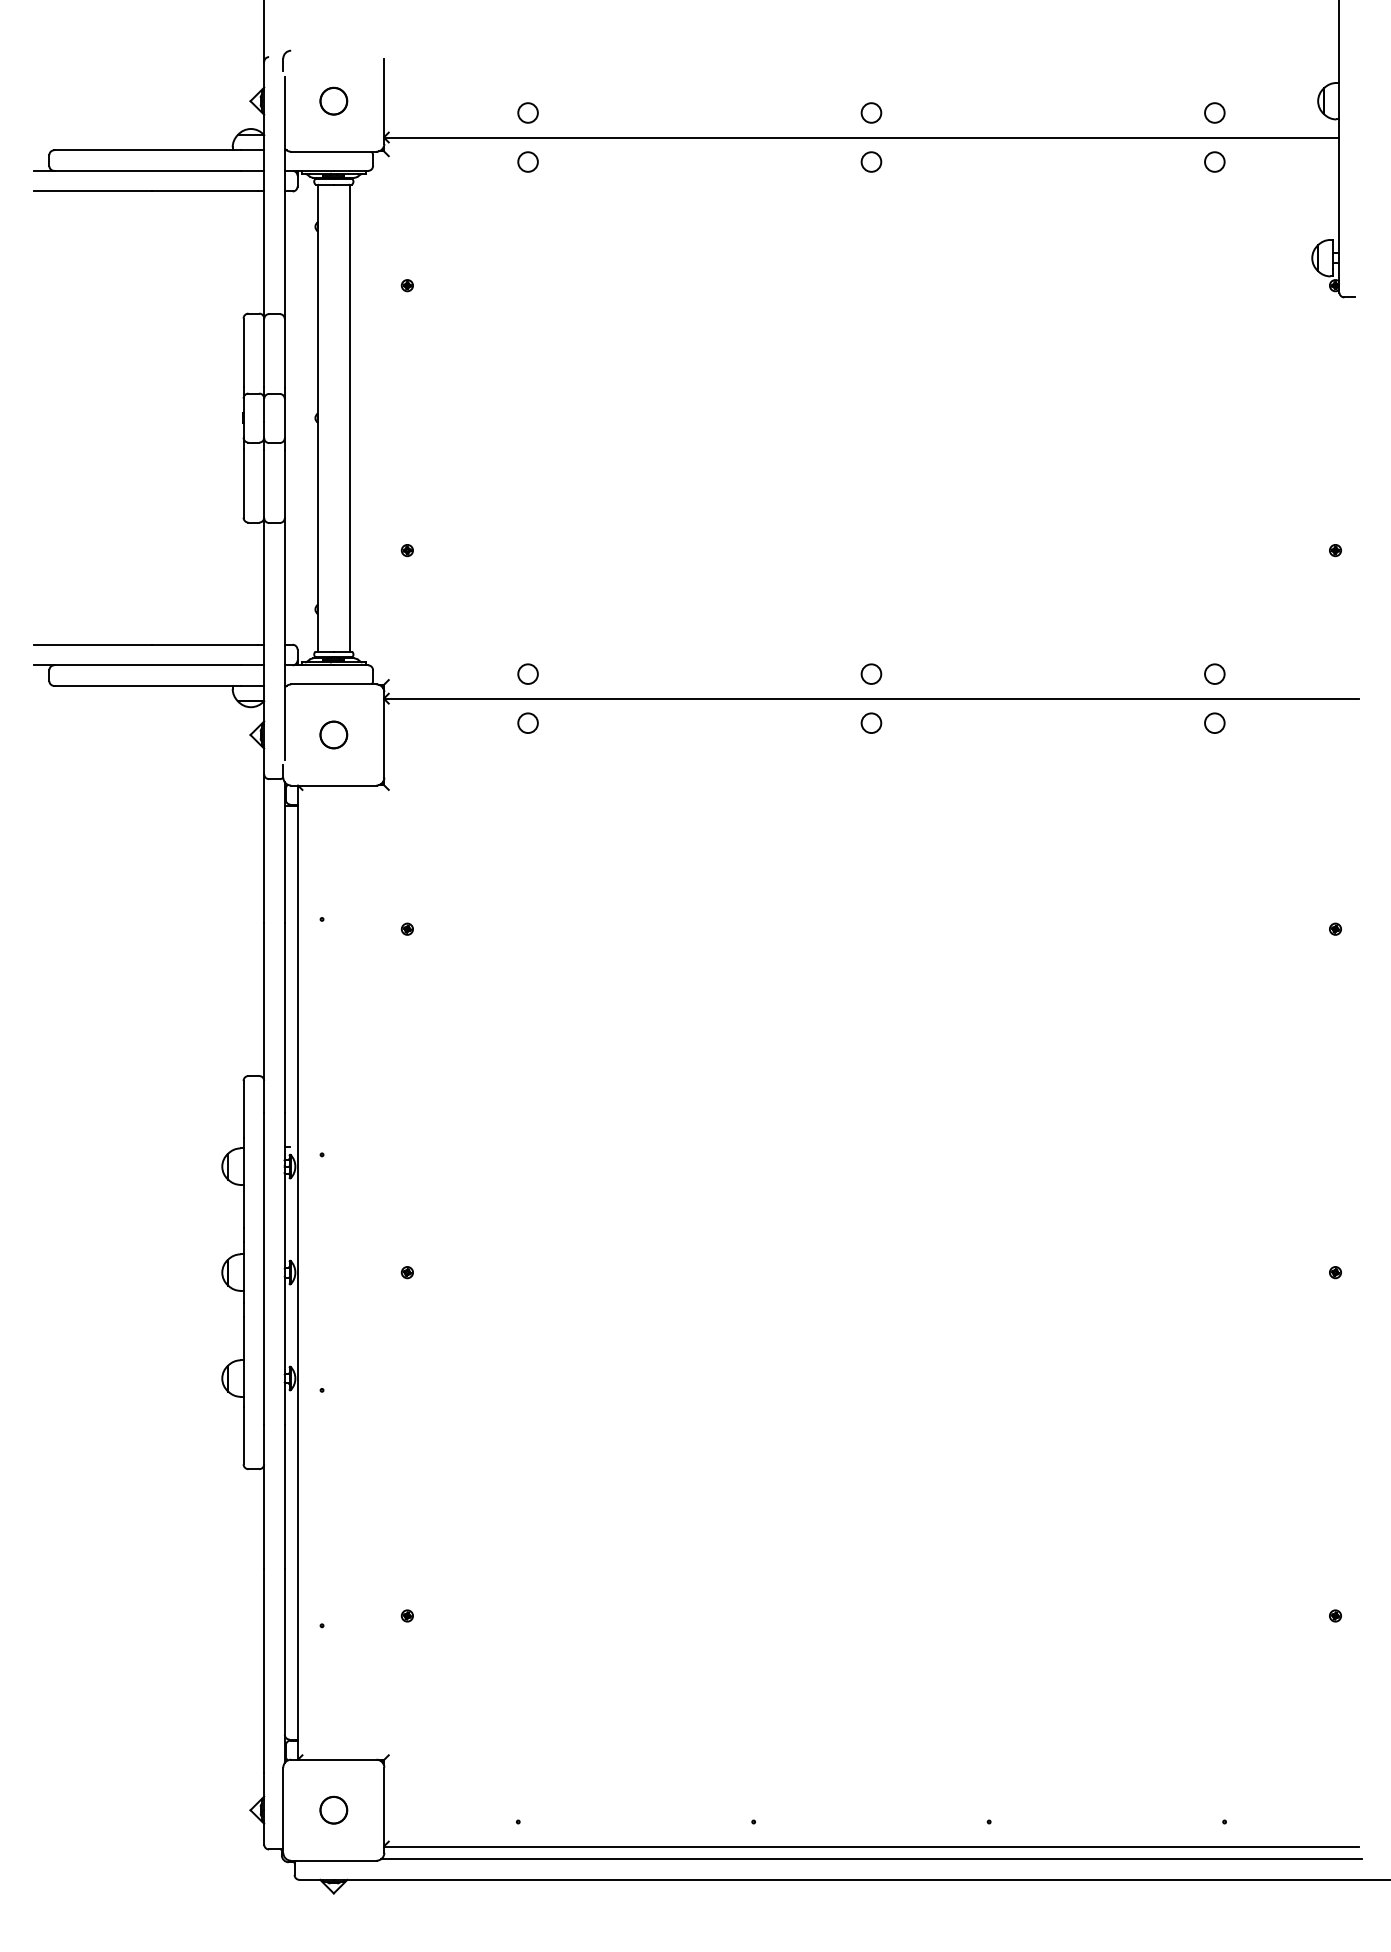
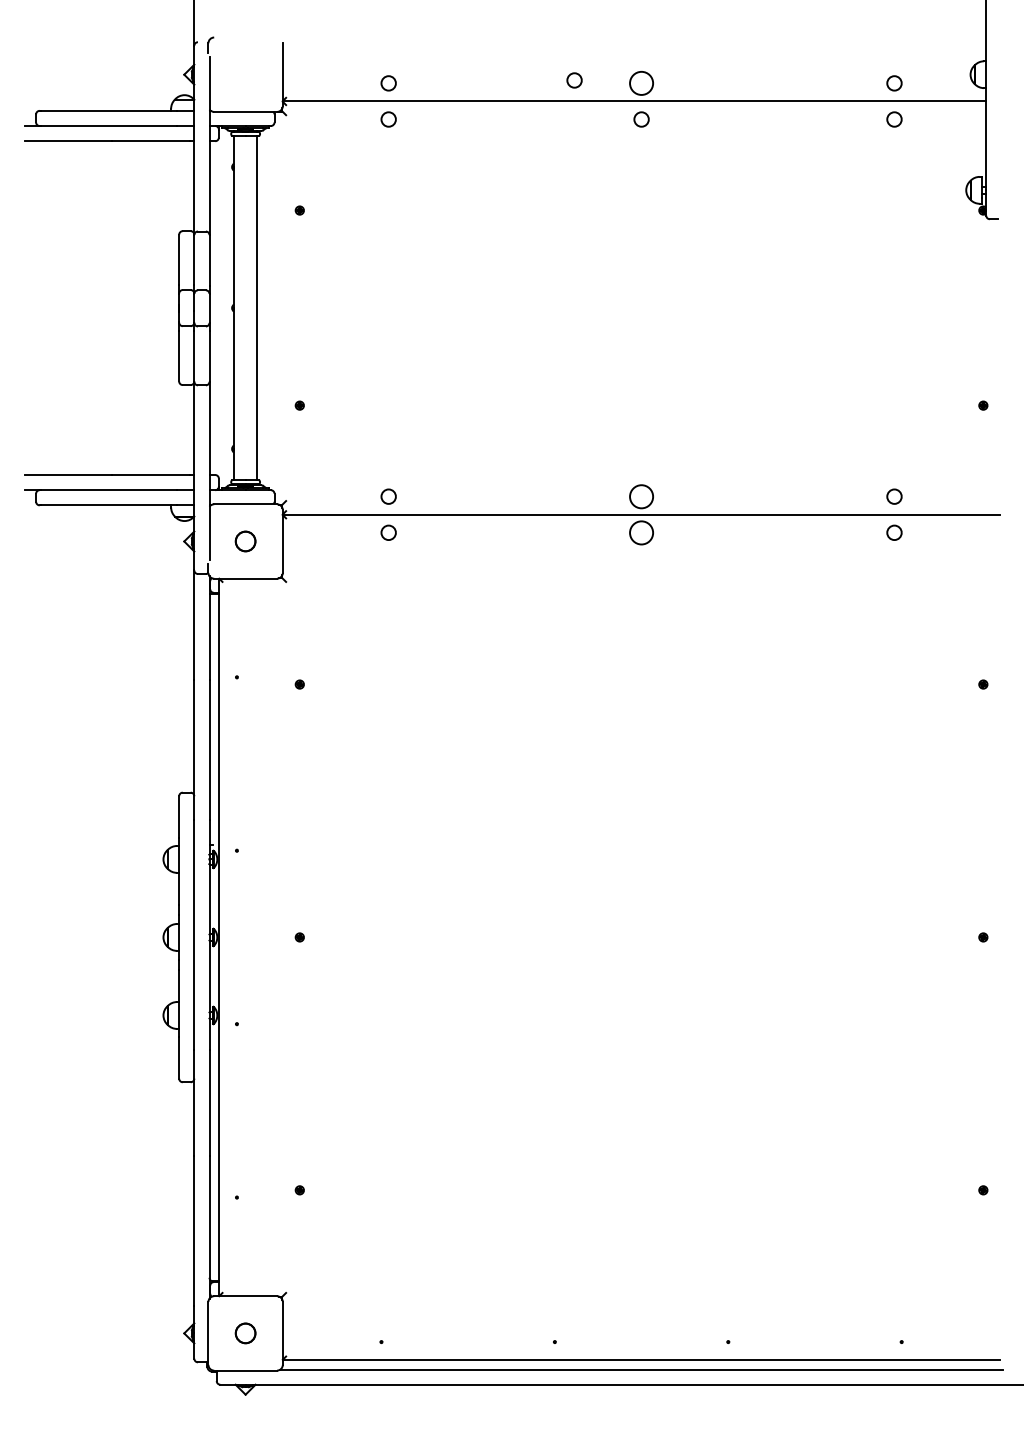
part: (333, 100) -> (245, 74), removed
circle: (780, 108) -> (574, 80), added
circle: (871, 112) -> (641, 83), size x1.6
circle: (871, 673) -> (641, 496), size x1.6
circle: (871, 722) -> (641, 532), size x1.6

